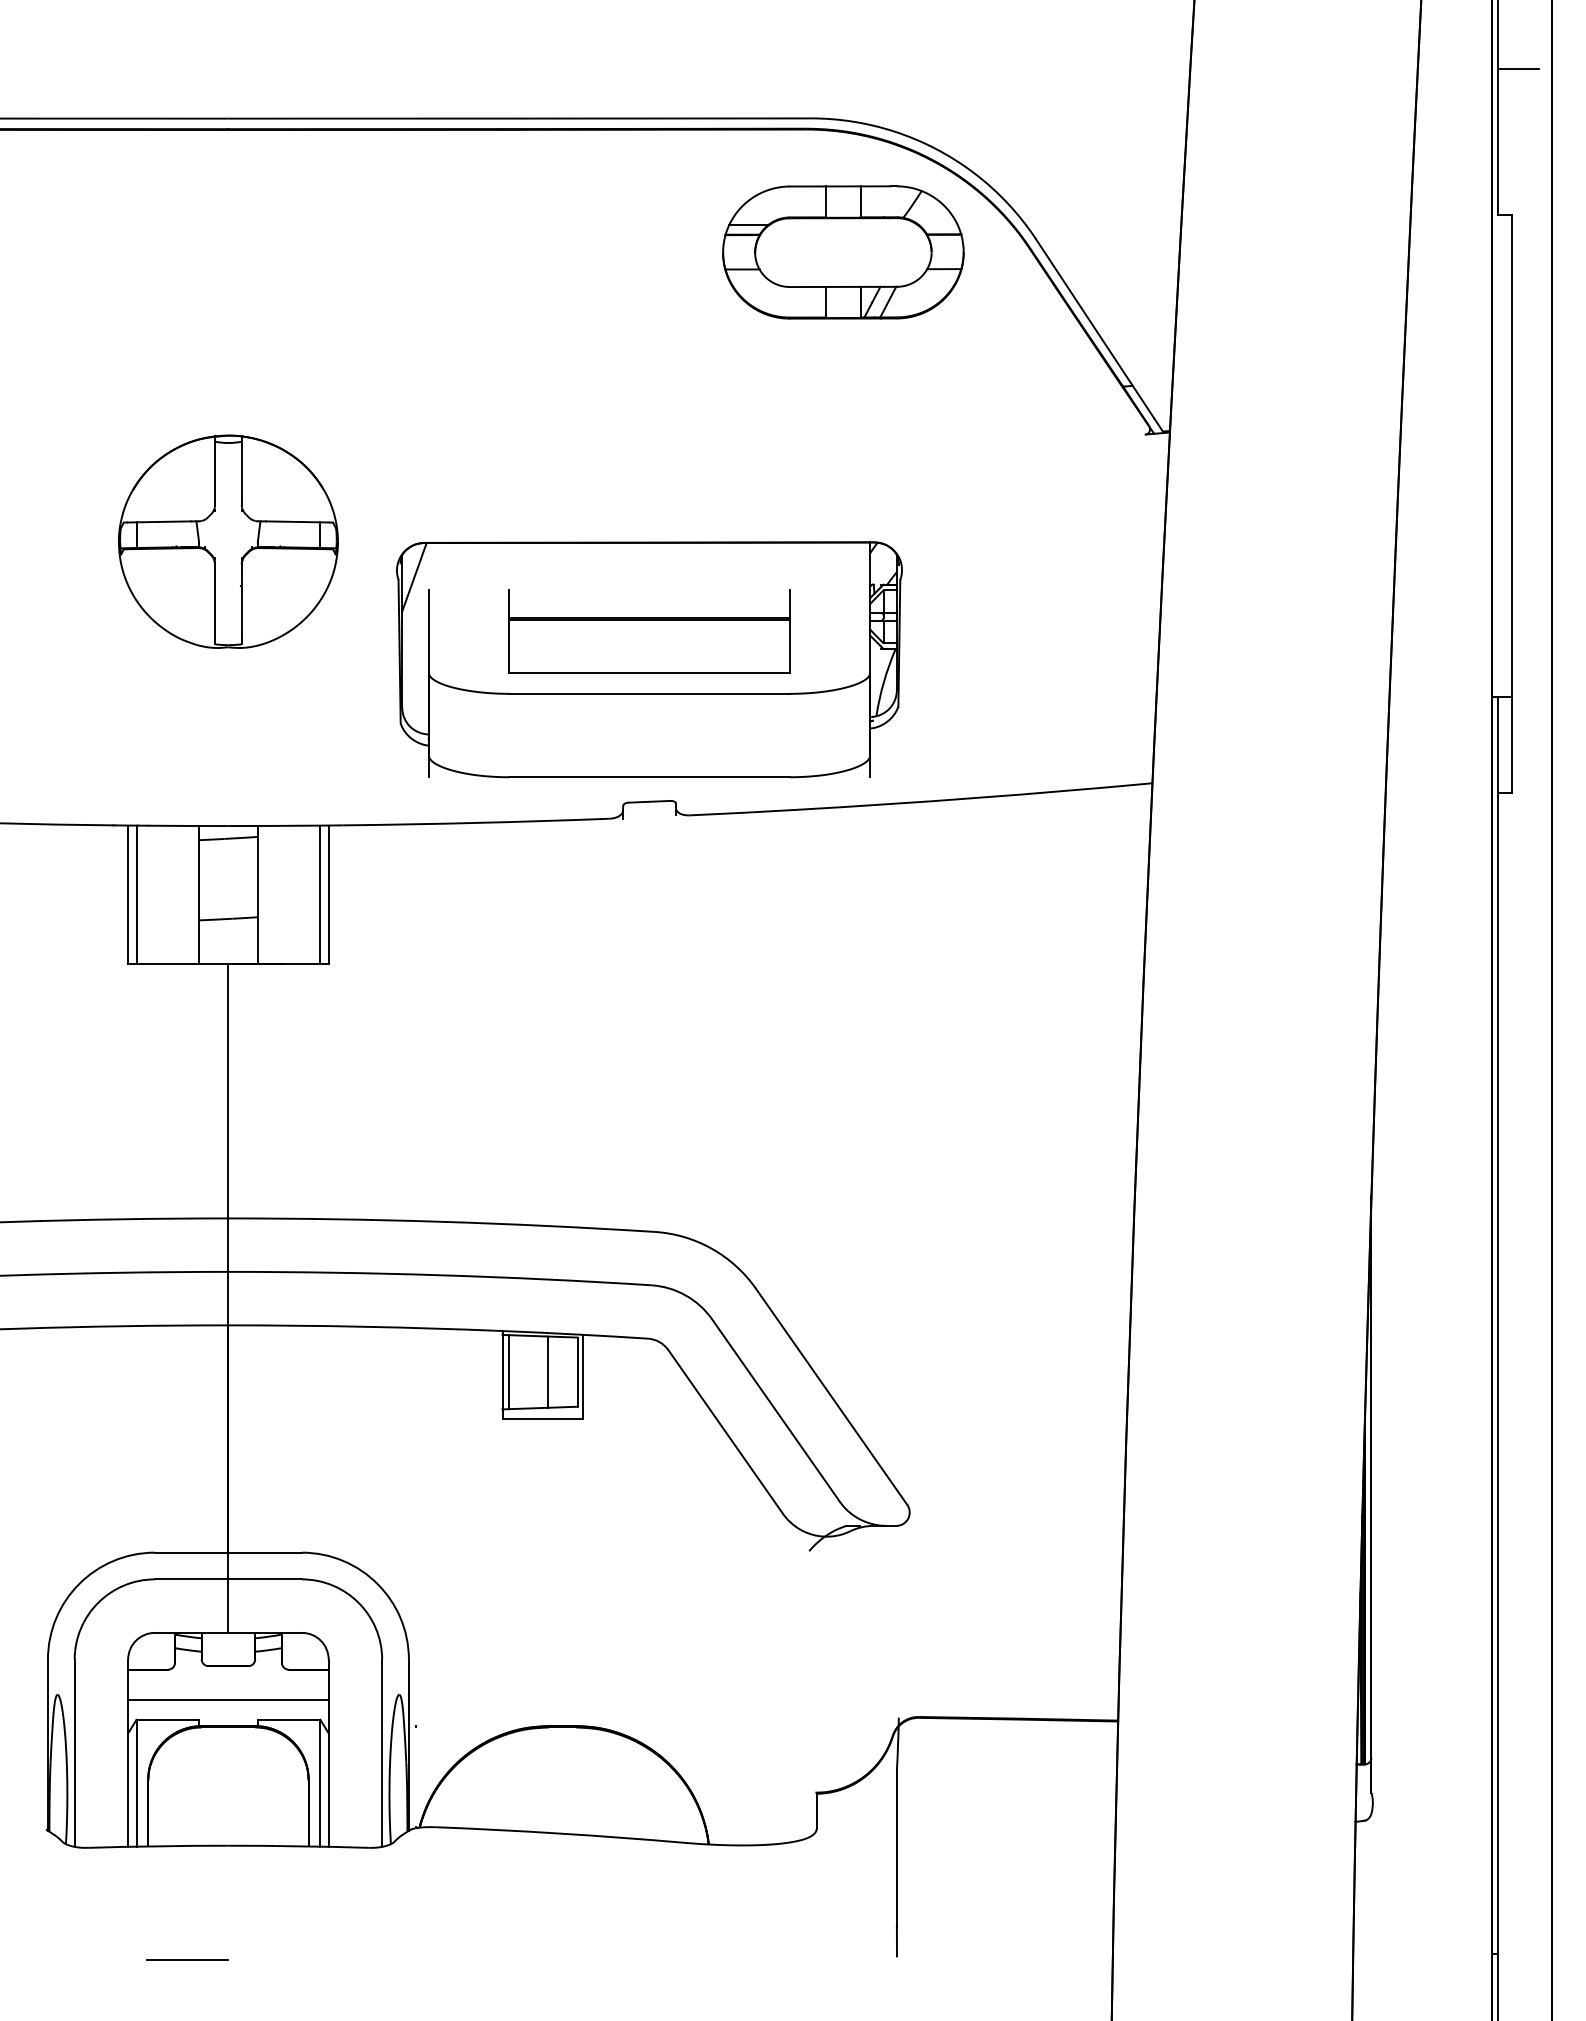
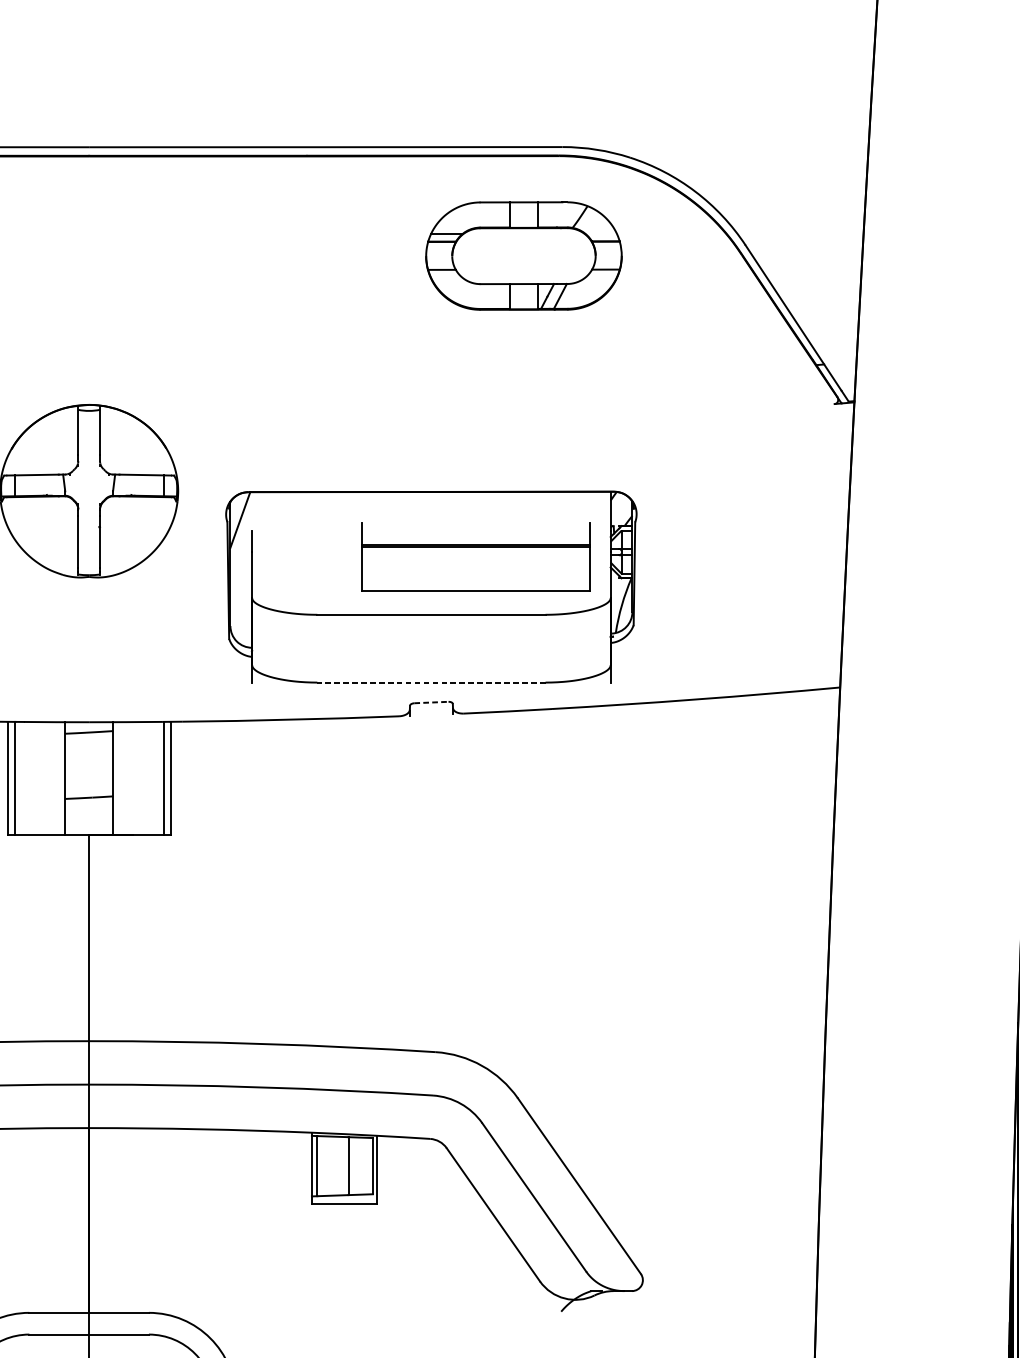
part: (843, 252) -> (524, 256), moved
part: (649, 631) -> (476, 556), moved
line: (649, 777) -> (431, 682), solid -> dashed
line: (650, 801) -> (432, 702), solid -> dashed

